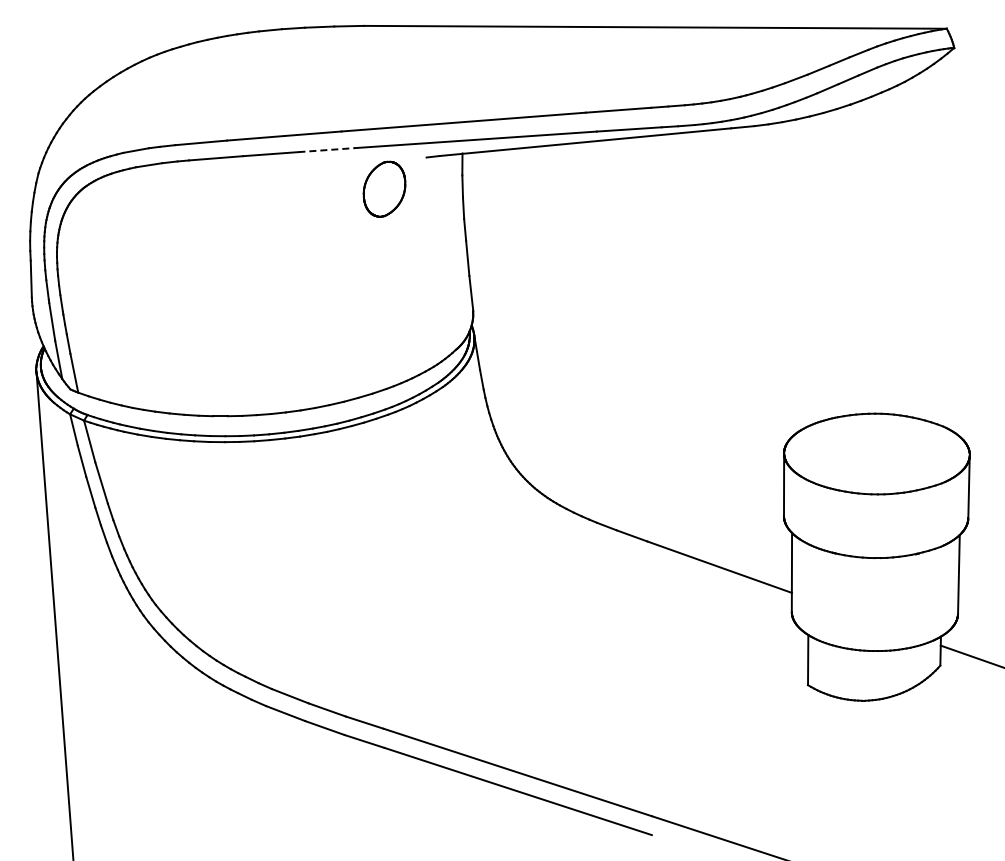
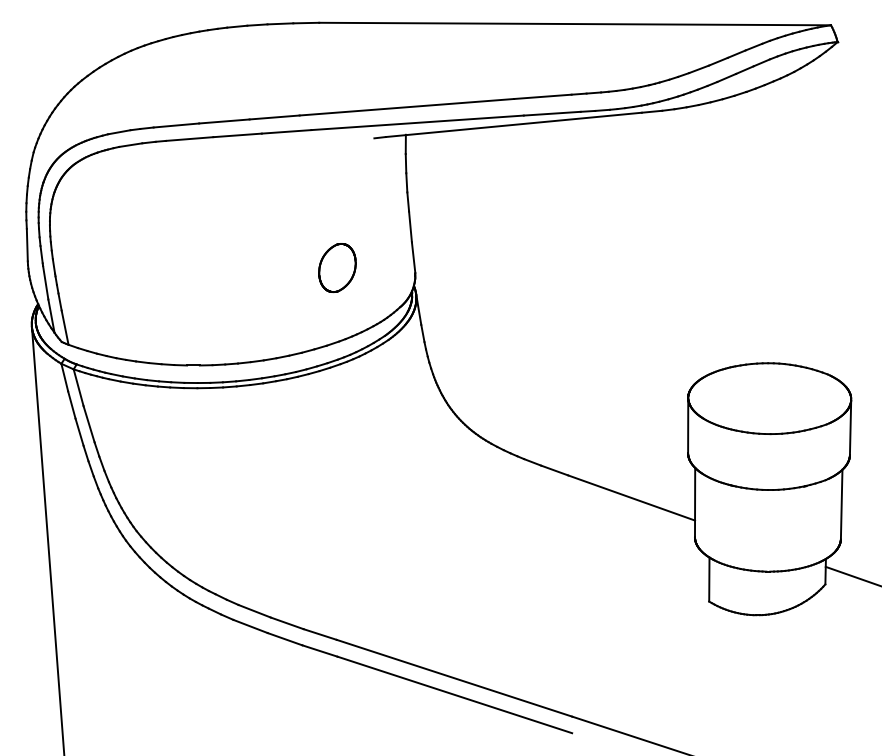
line: (327, 150) -> (287, 132), dashed -> solid
part: (384, 188) -> (337, 267), moved

